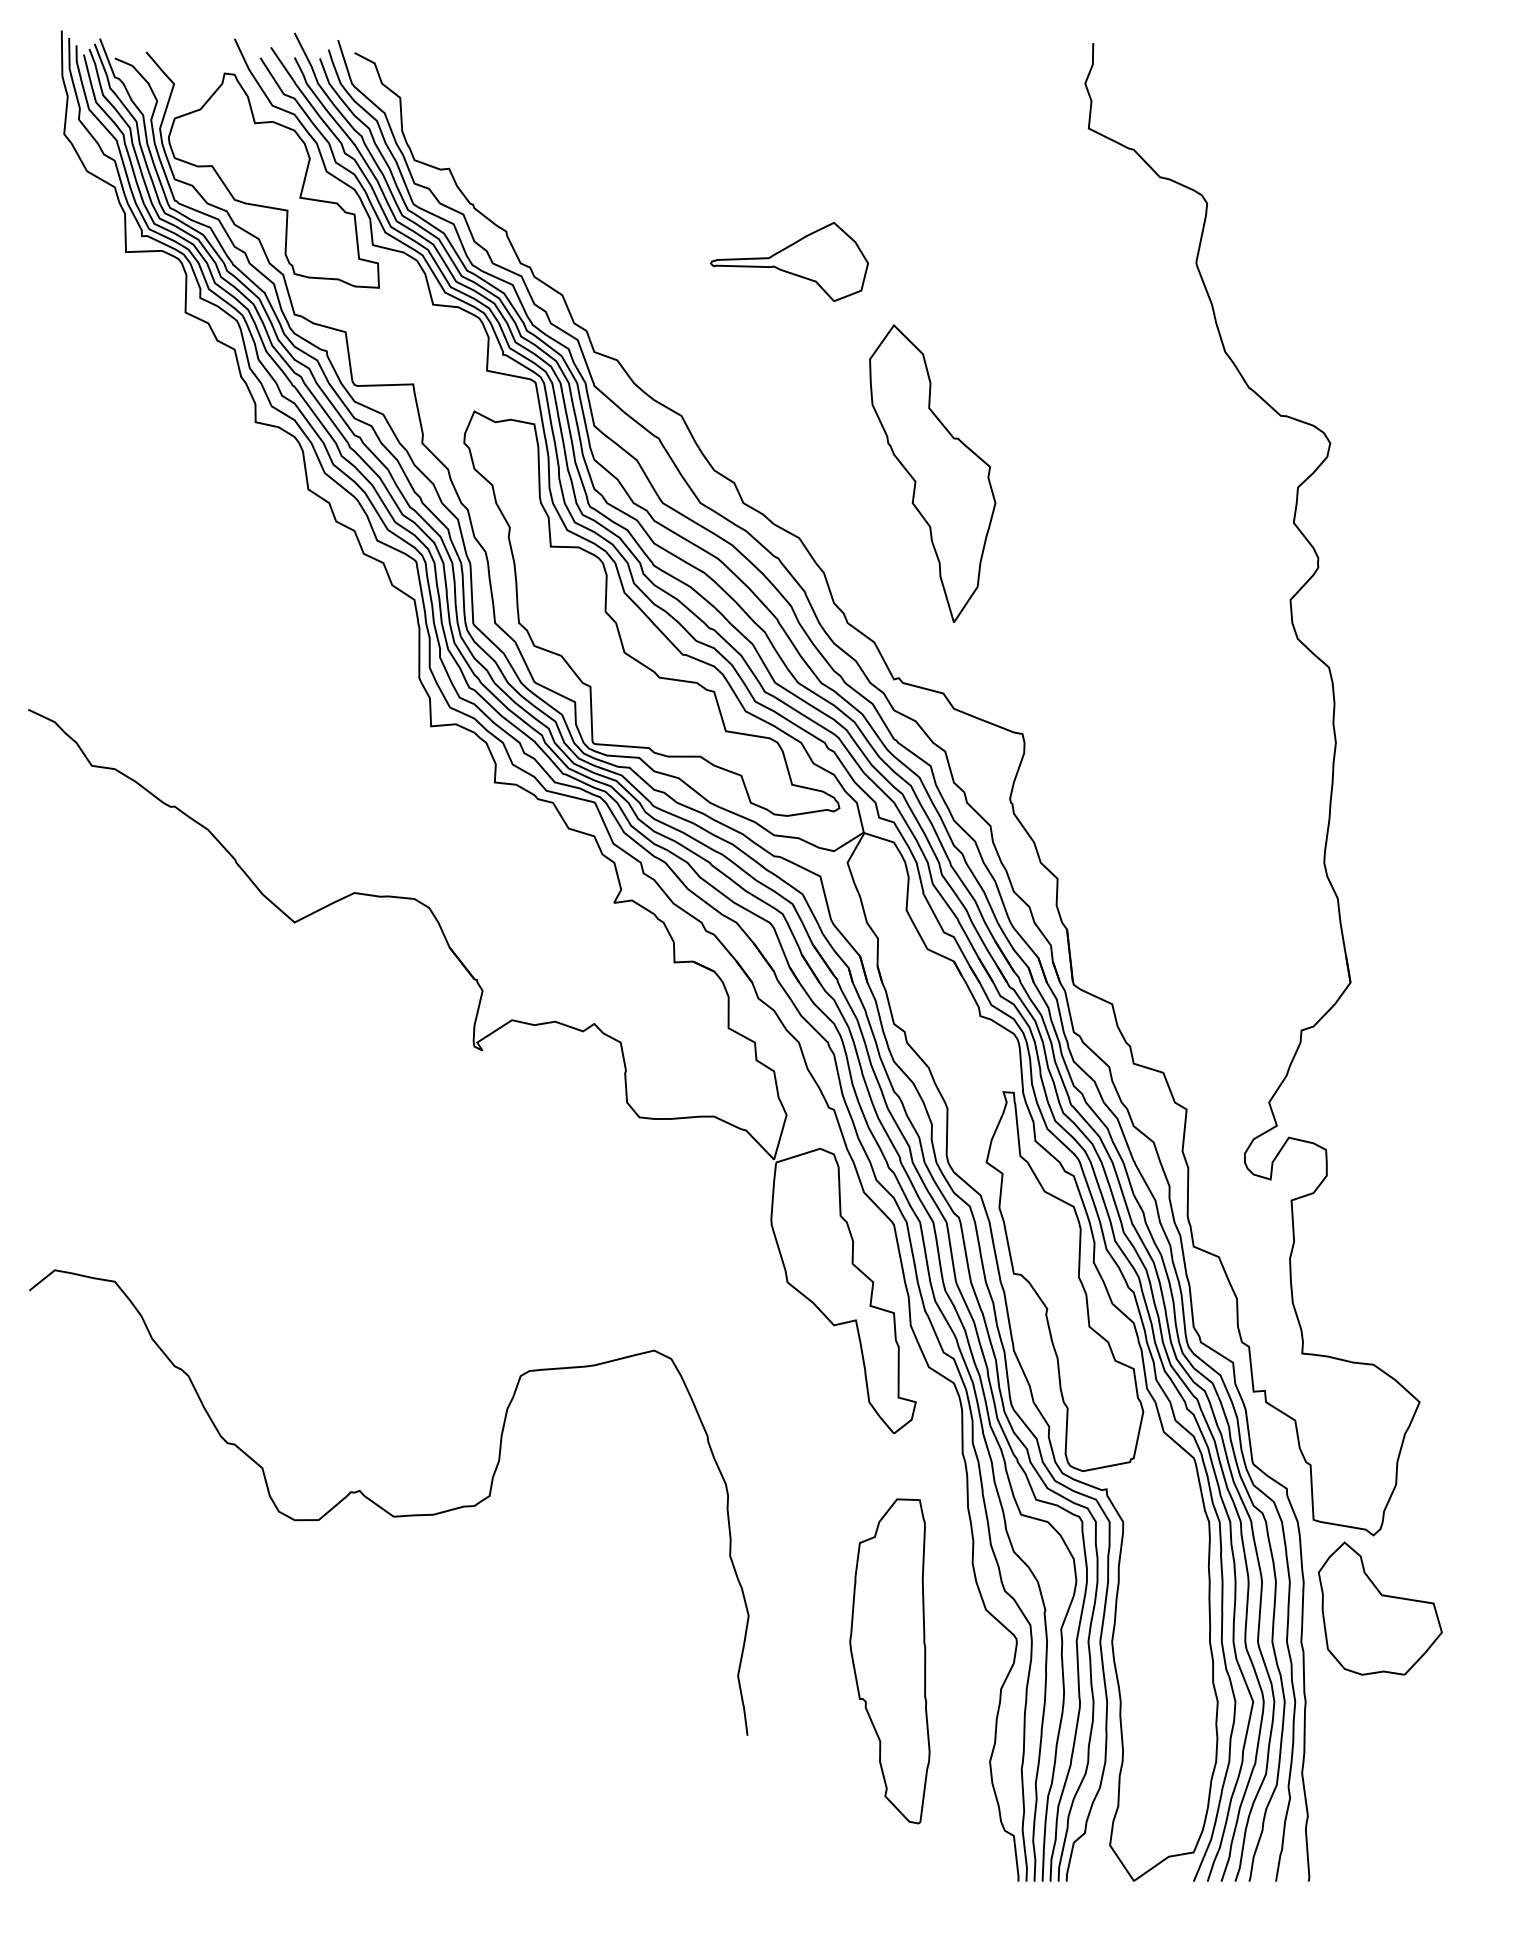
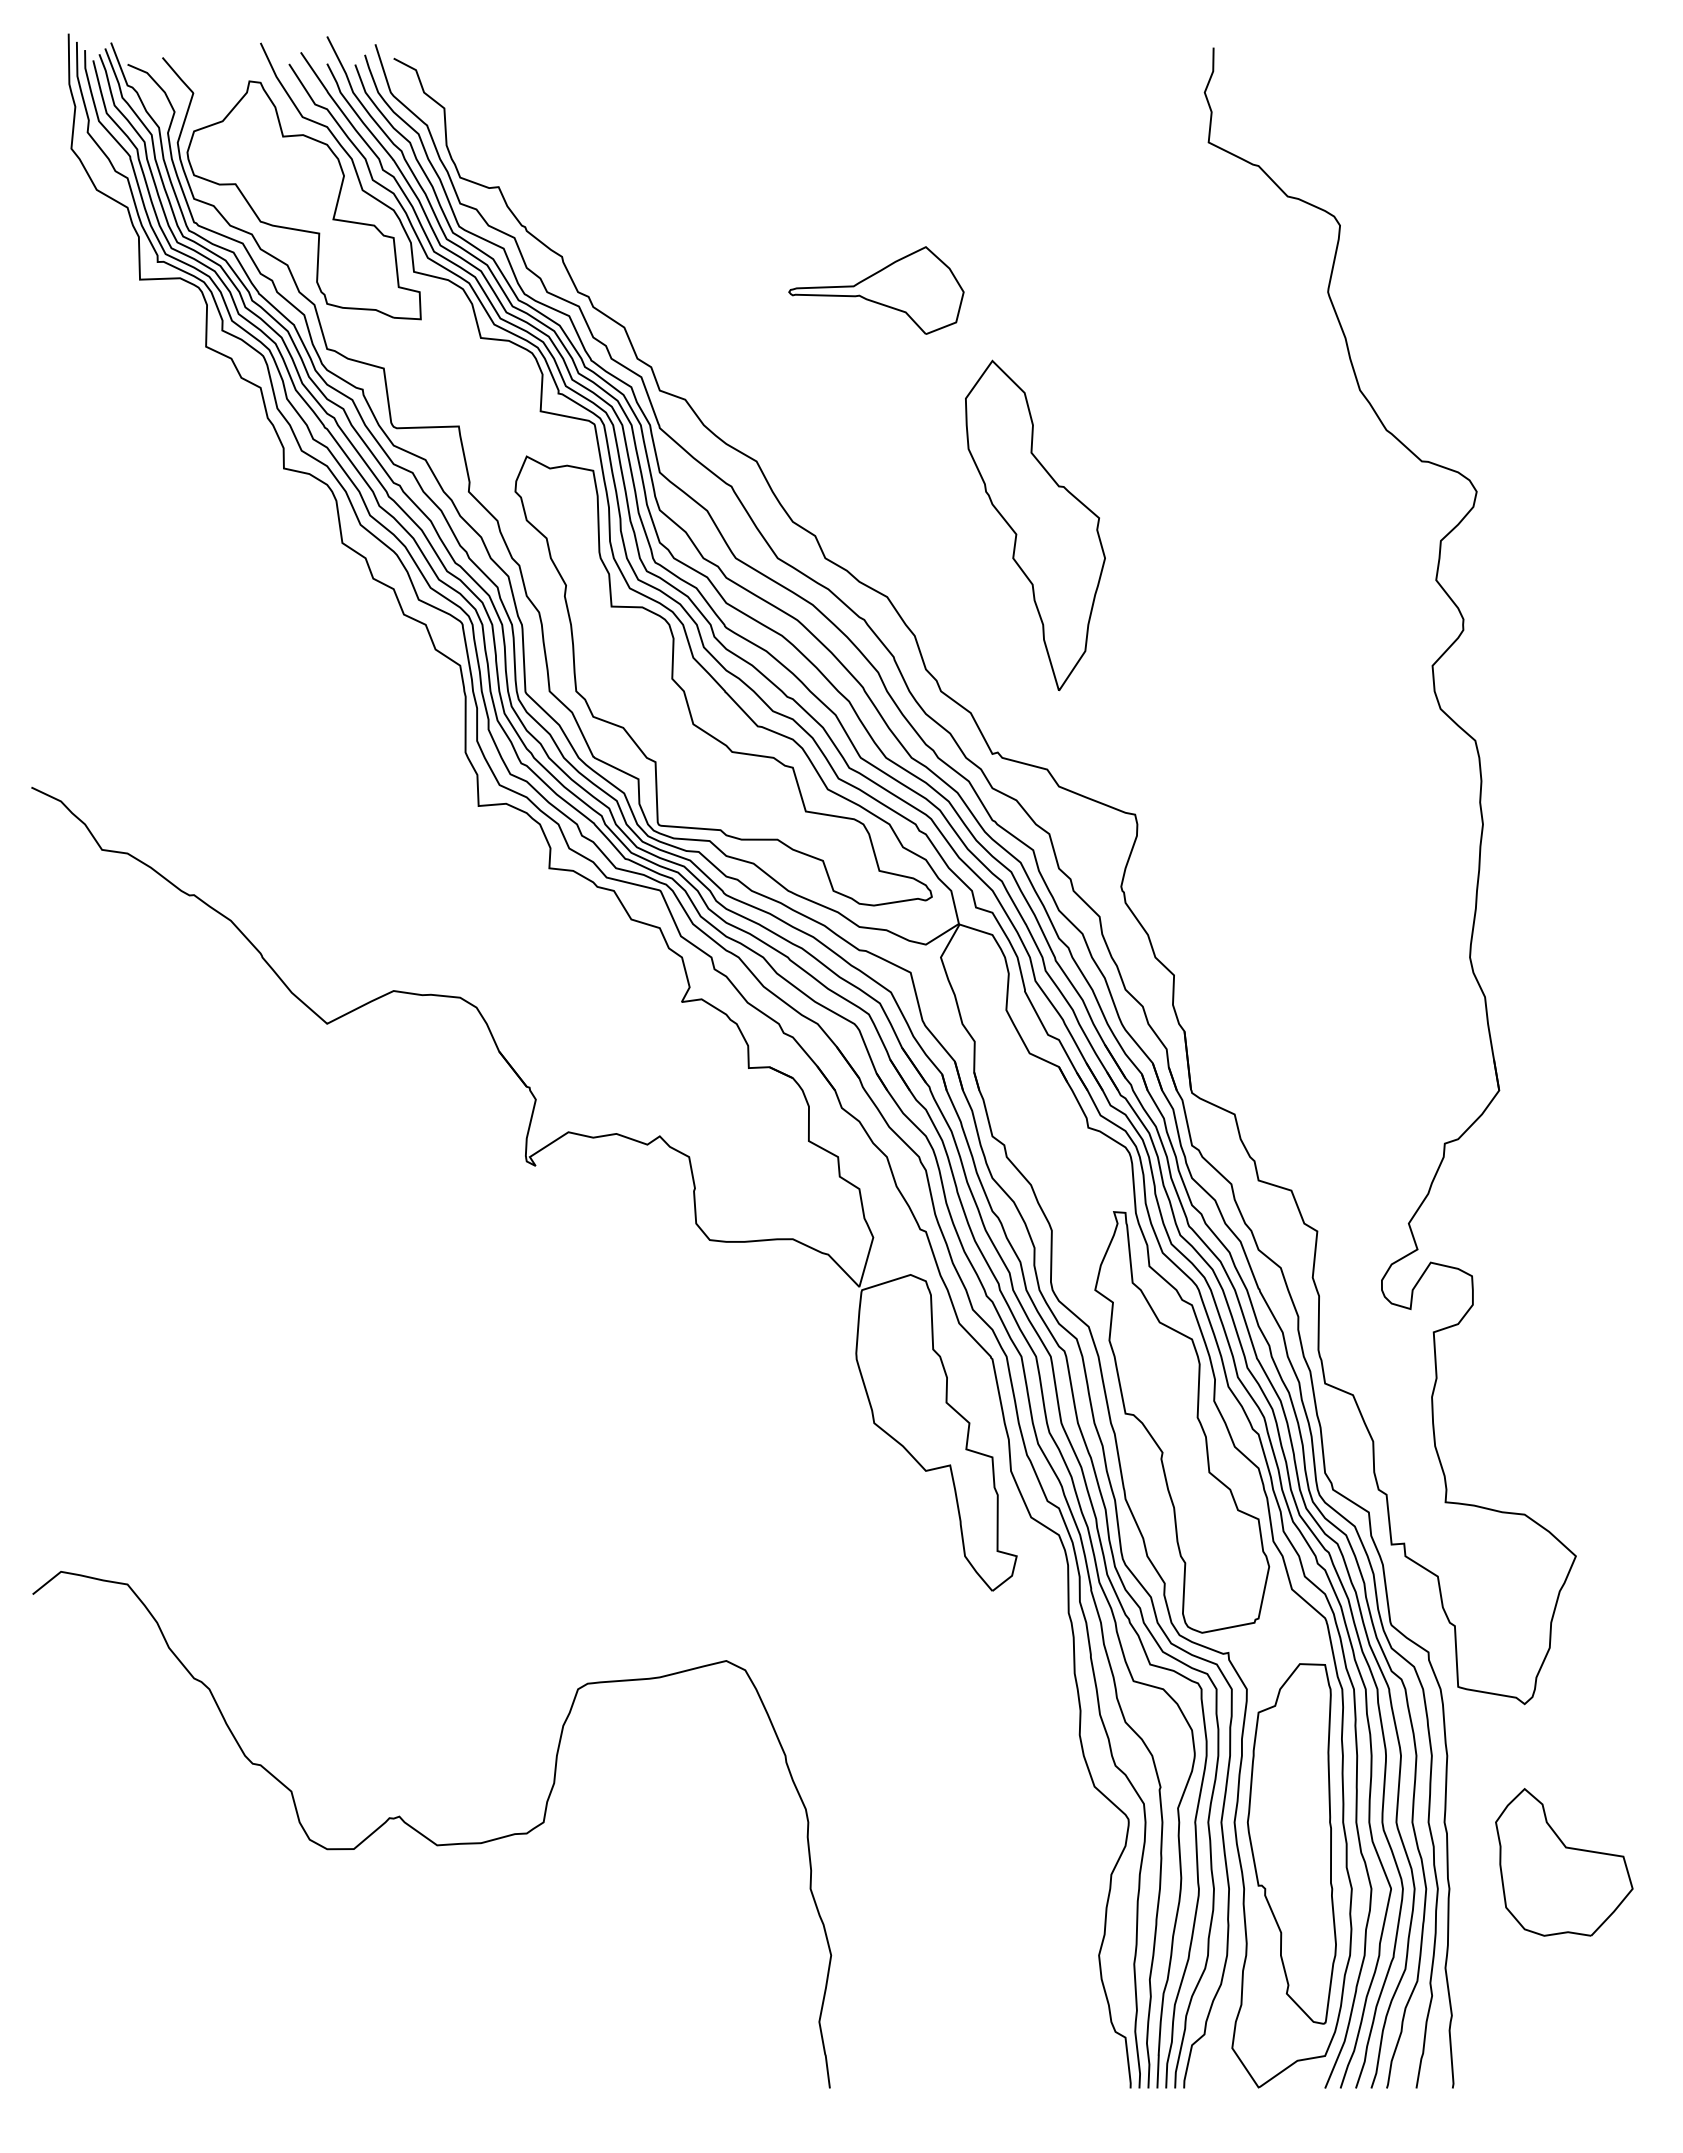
curve: (383, 1507) -> (425, 1835), moved
part: (1380, 1608) -> (1564, 1862), moved
part: (889, 1660) -> (1291, 1843), moved

